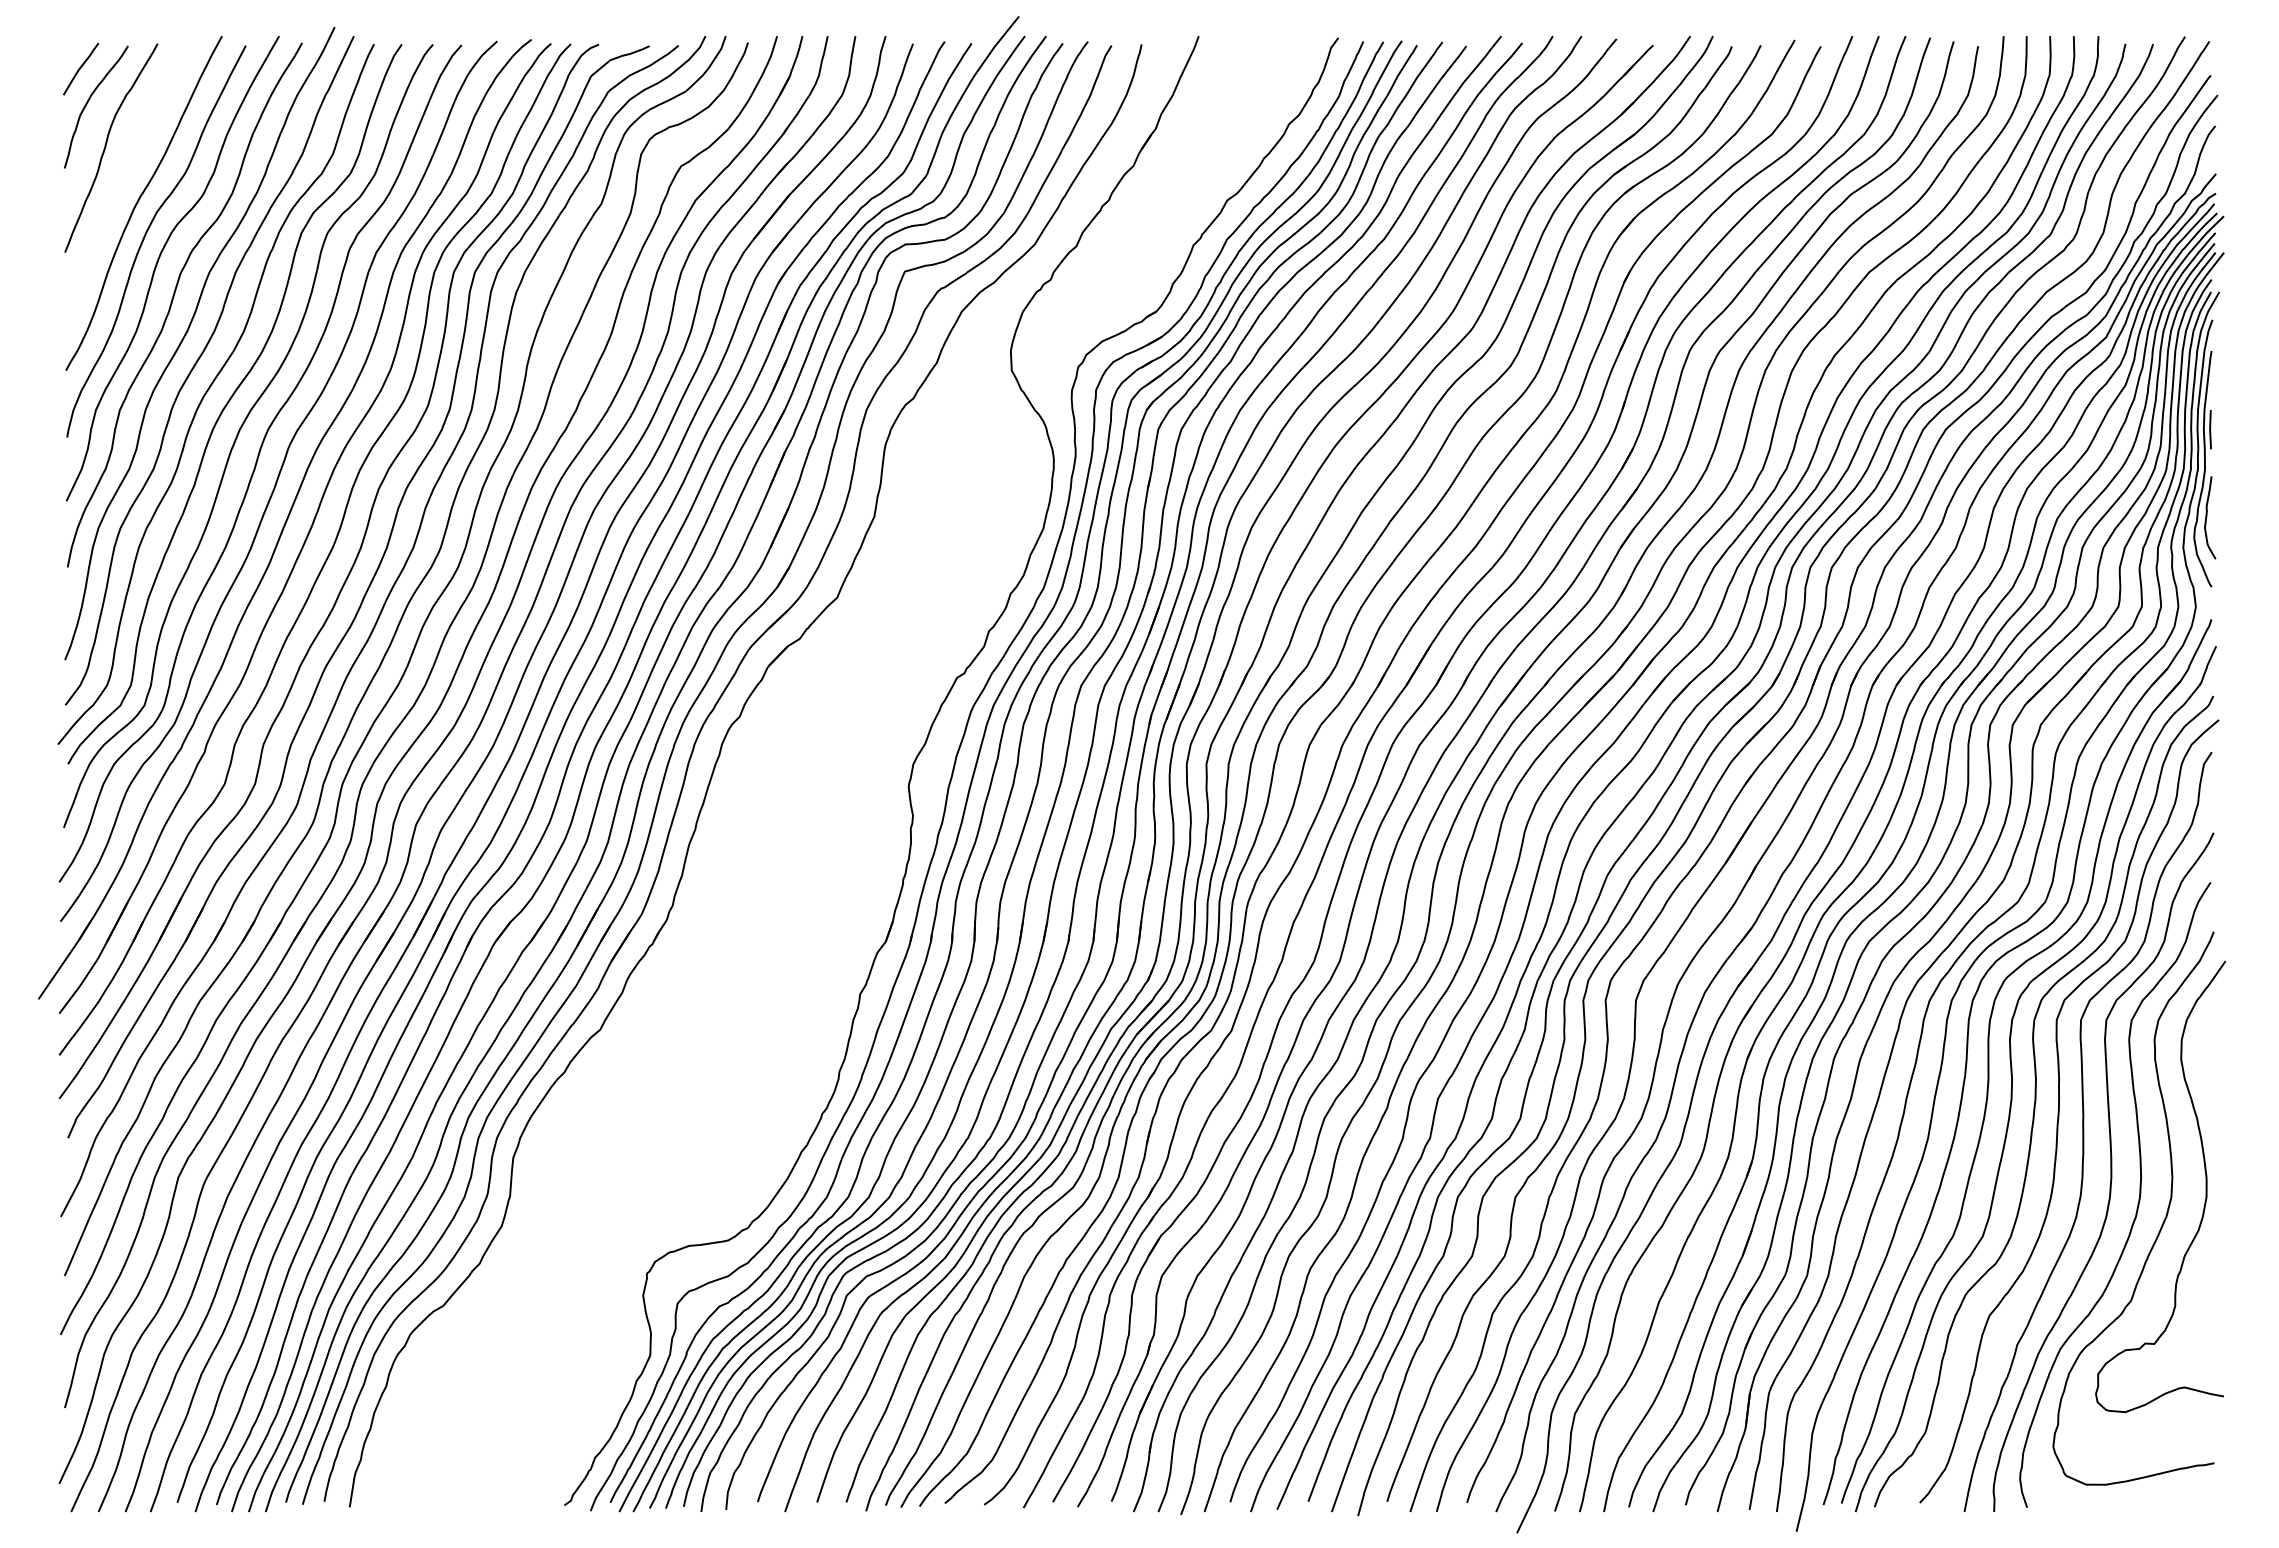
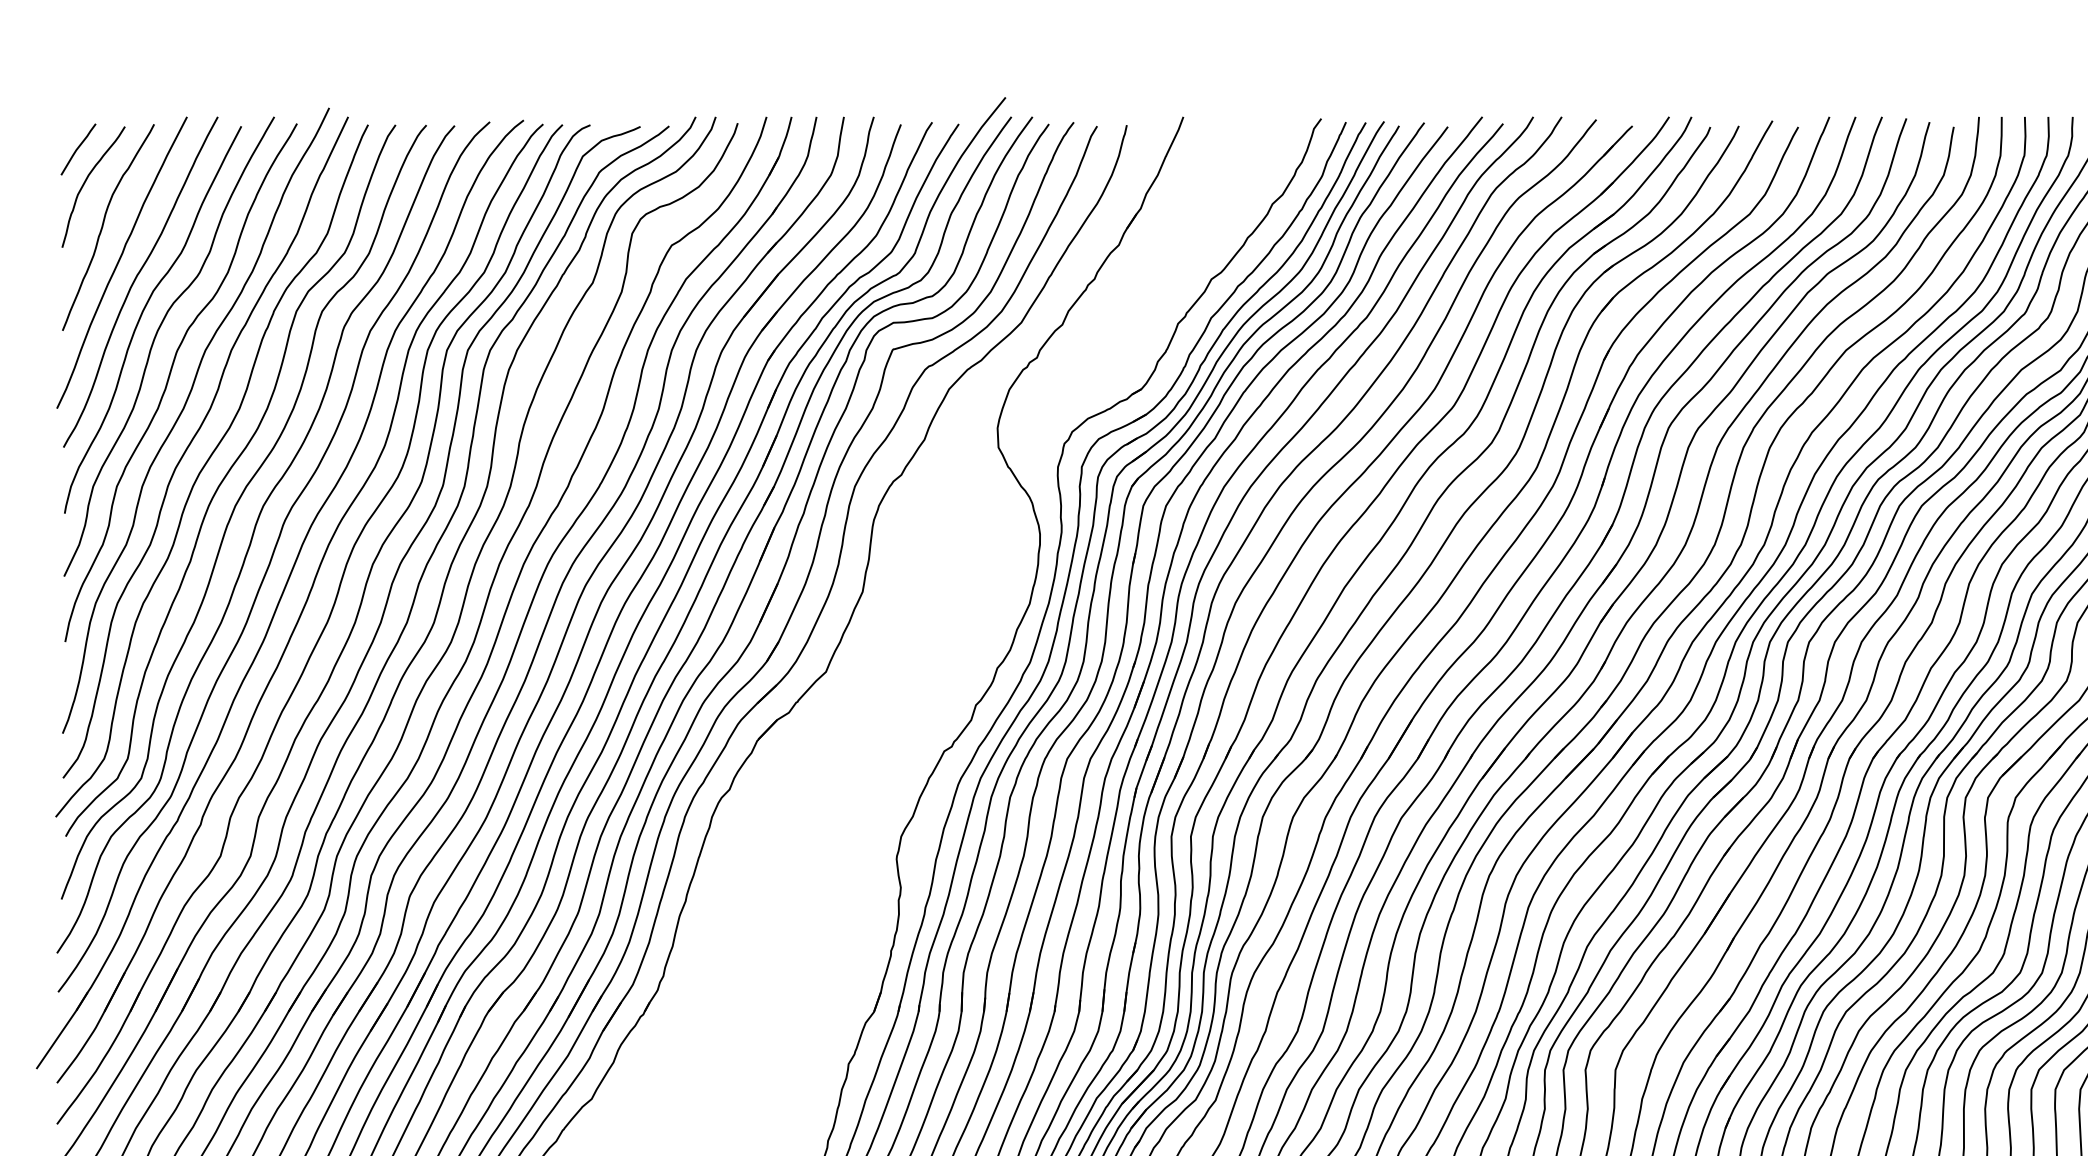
curve: (122, 183) -> (119, 262), added

